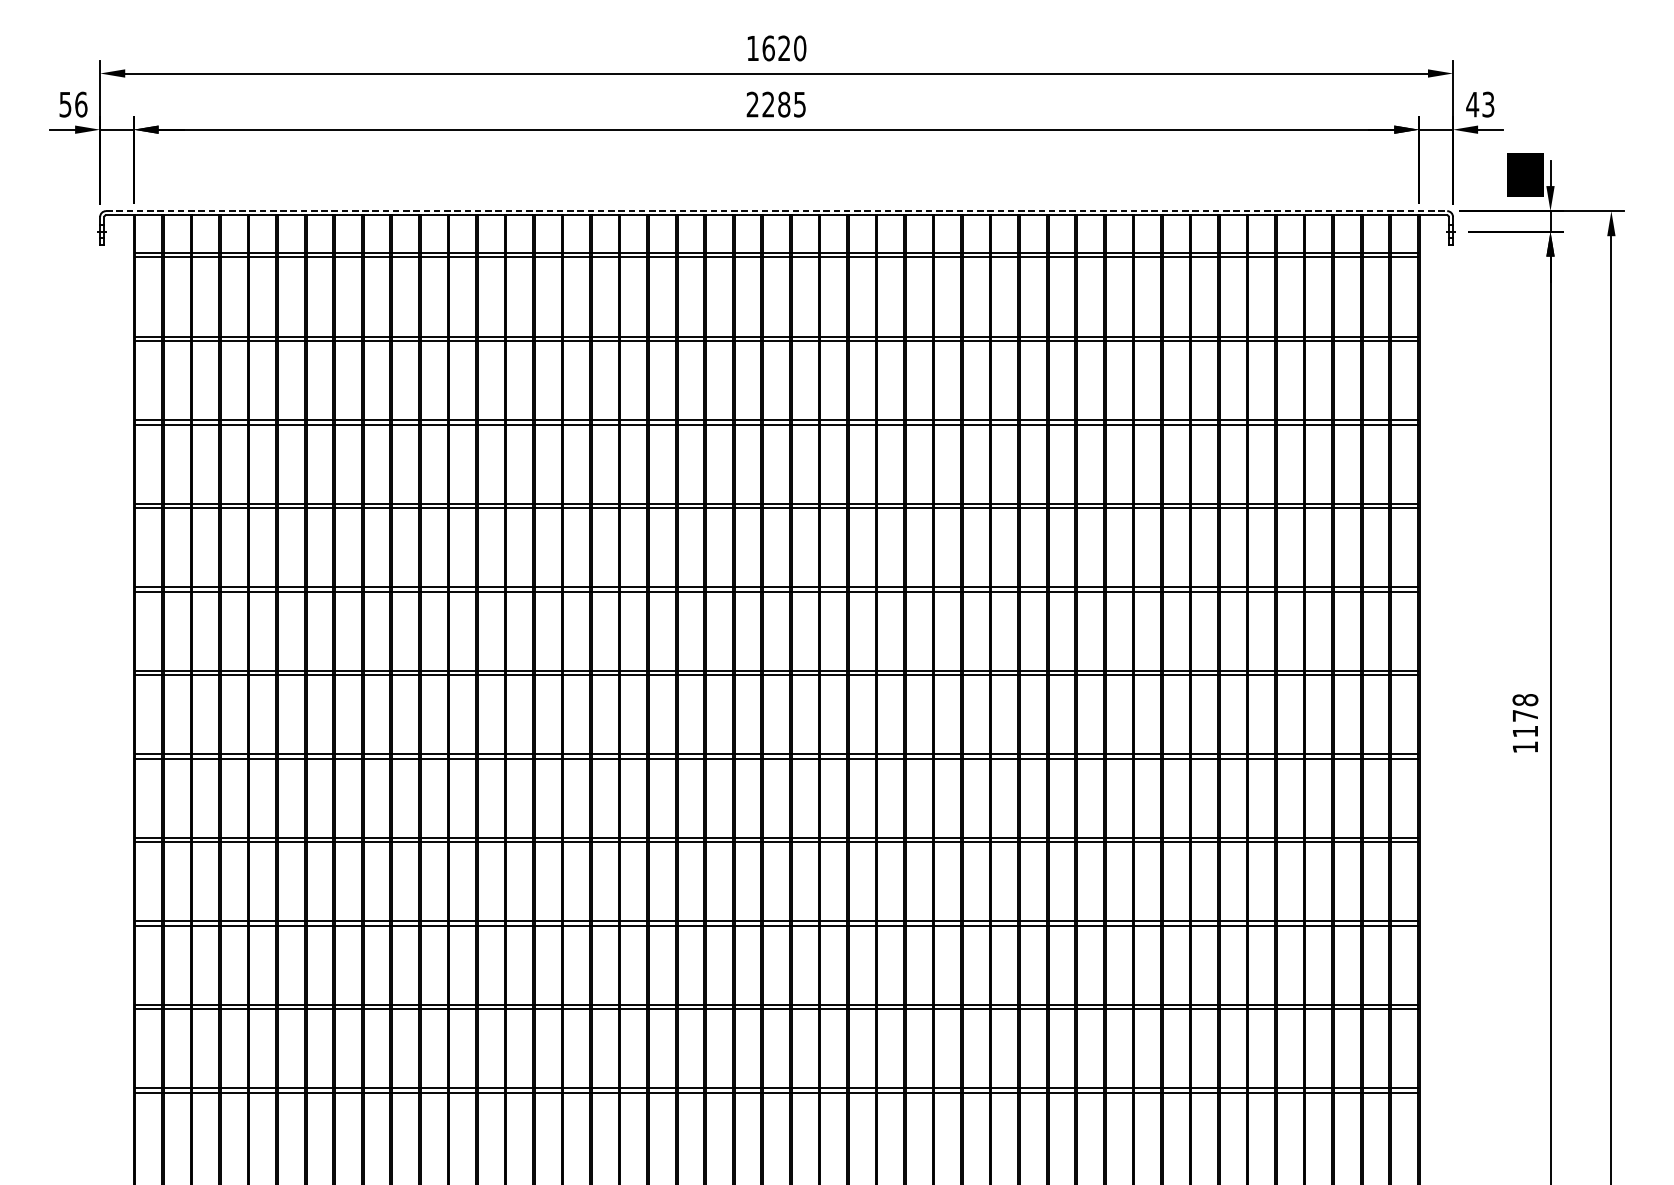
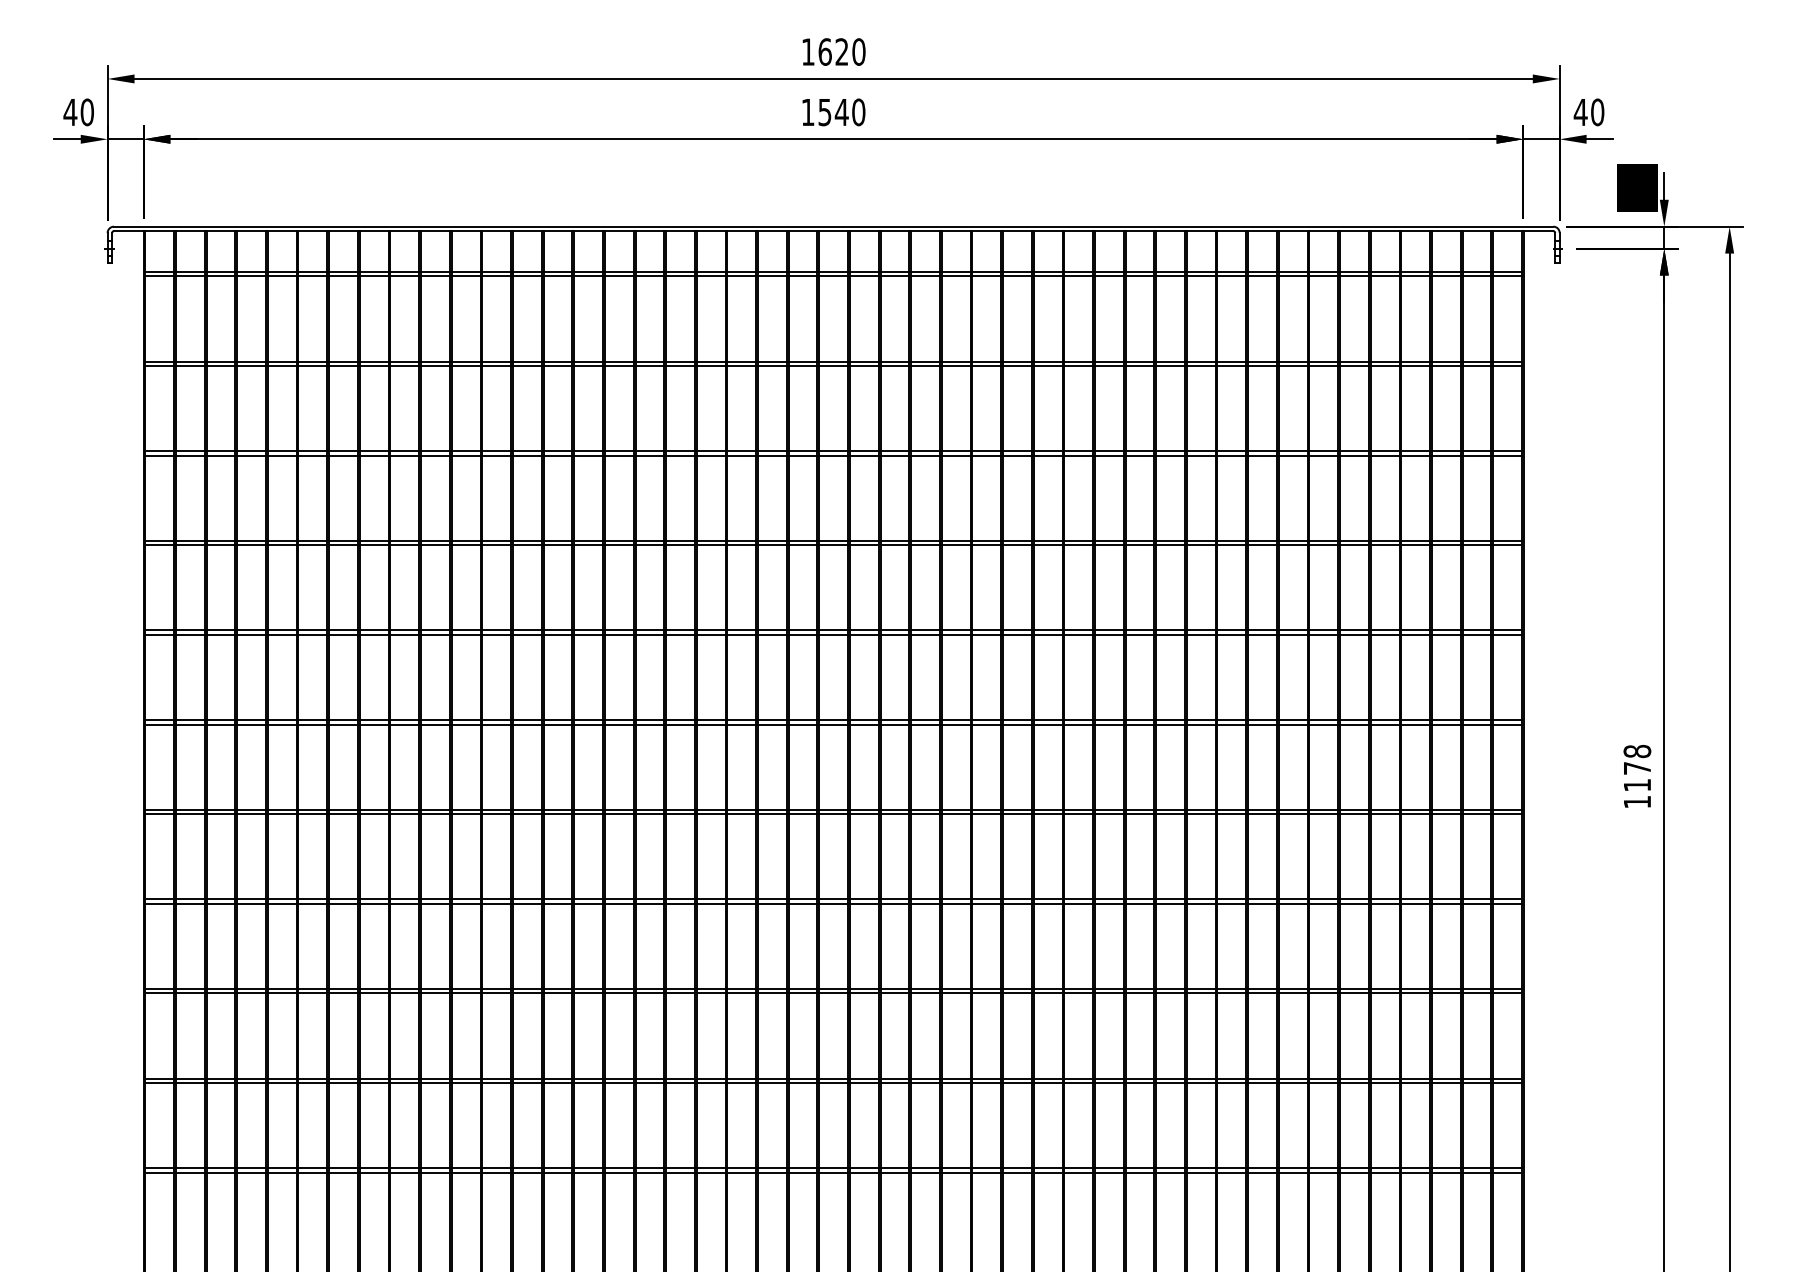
text: (73, 104) -> (78, 112), 56 -> 40
text: (776, 104) -> (833, 112), 2285 -> 1540
text: (1488, 104) -> (1597, 112), 43 -> 40
line: (776, 210) -> (833, 226), dashed -> solid

